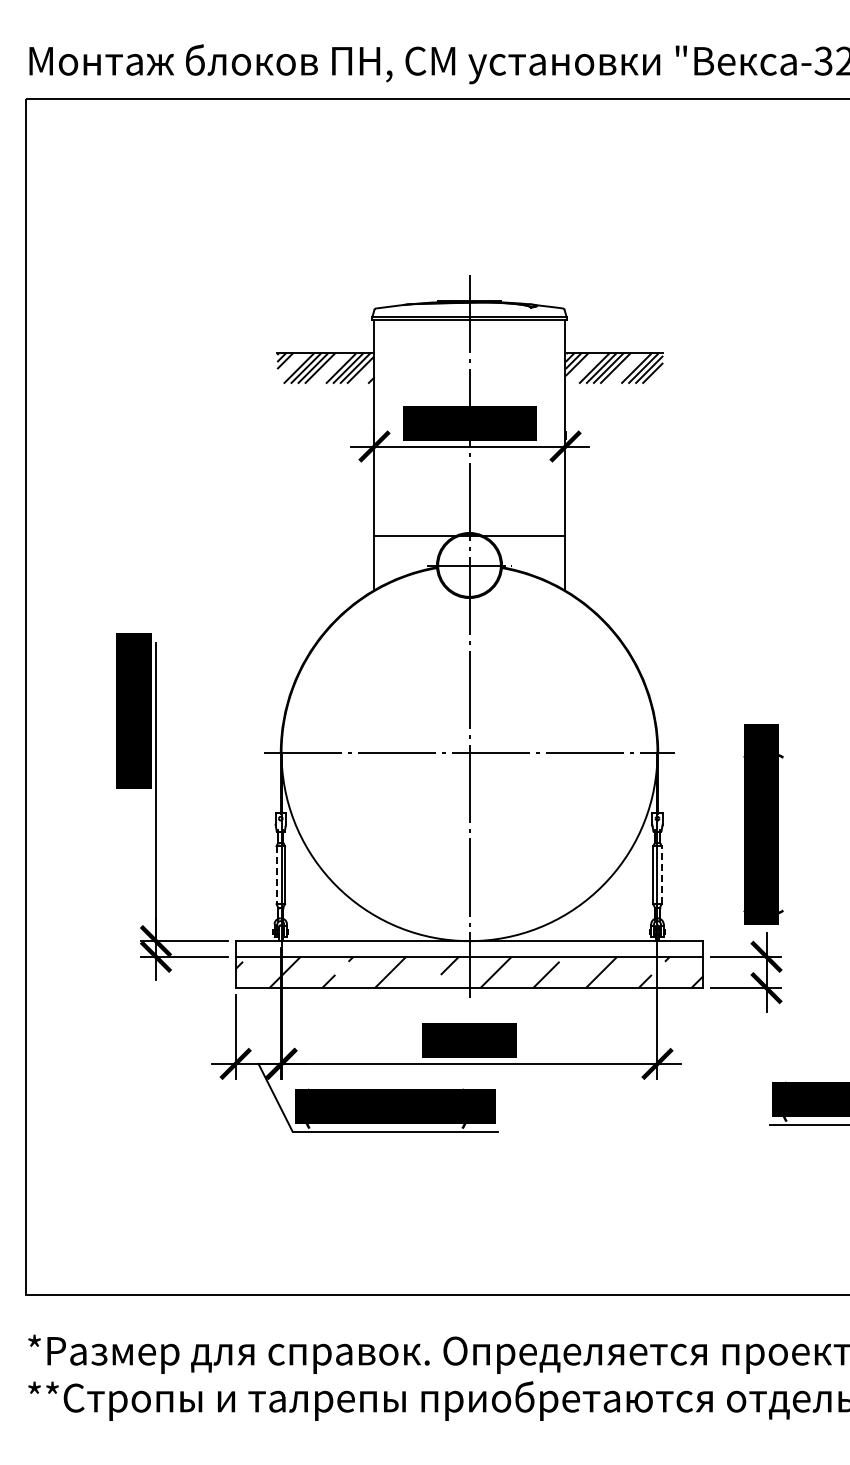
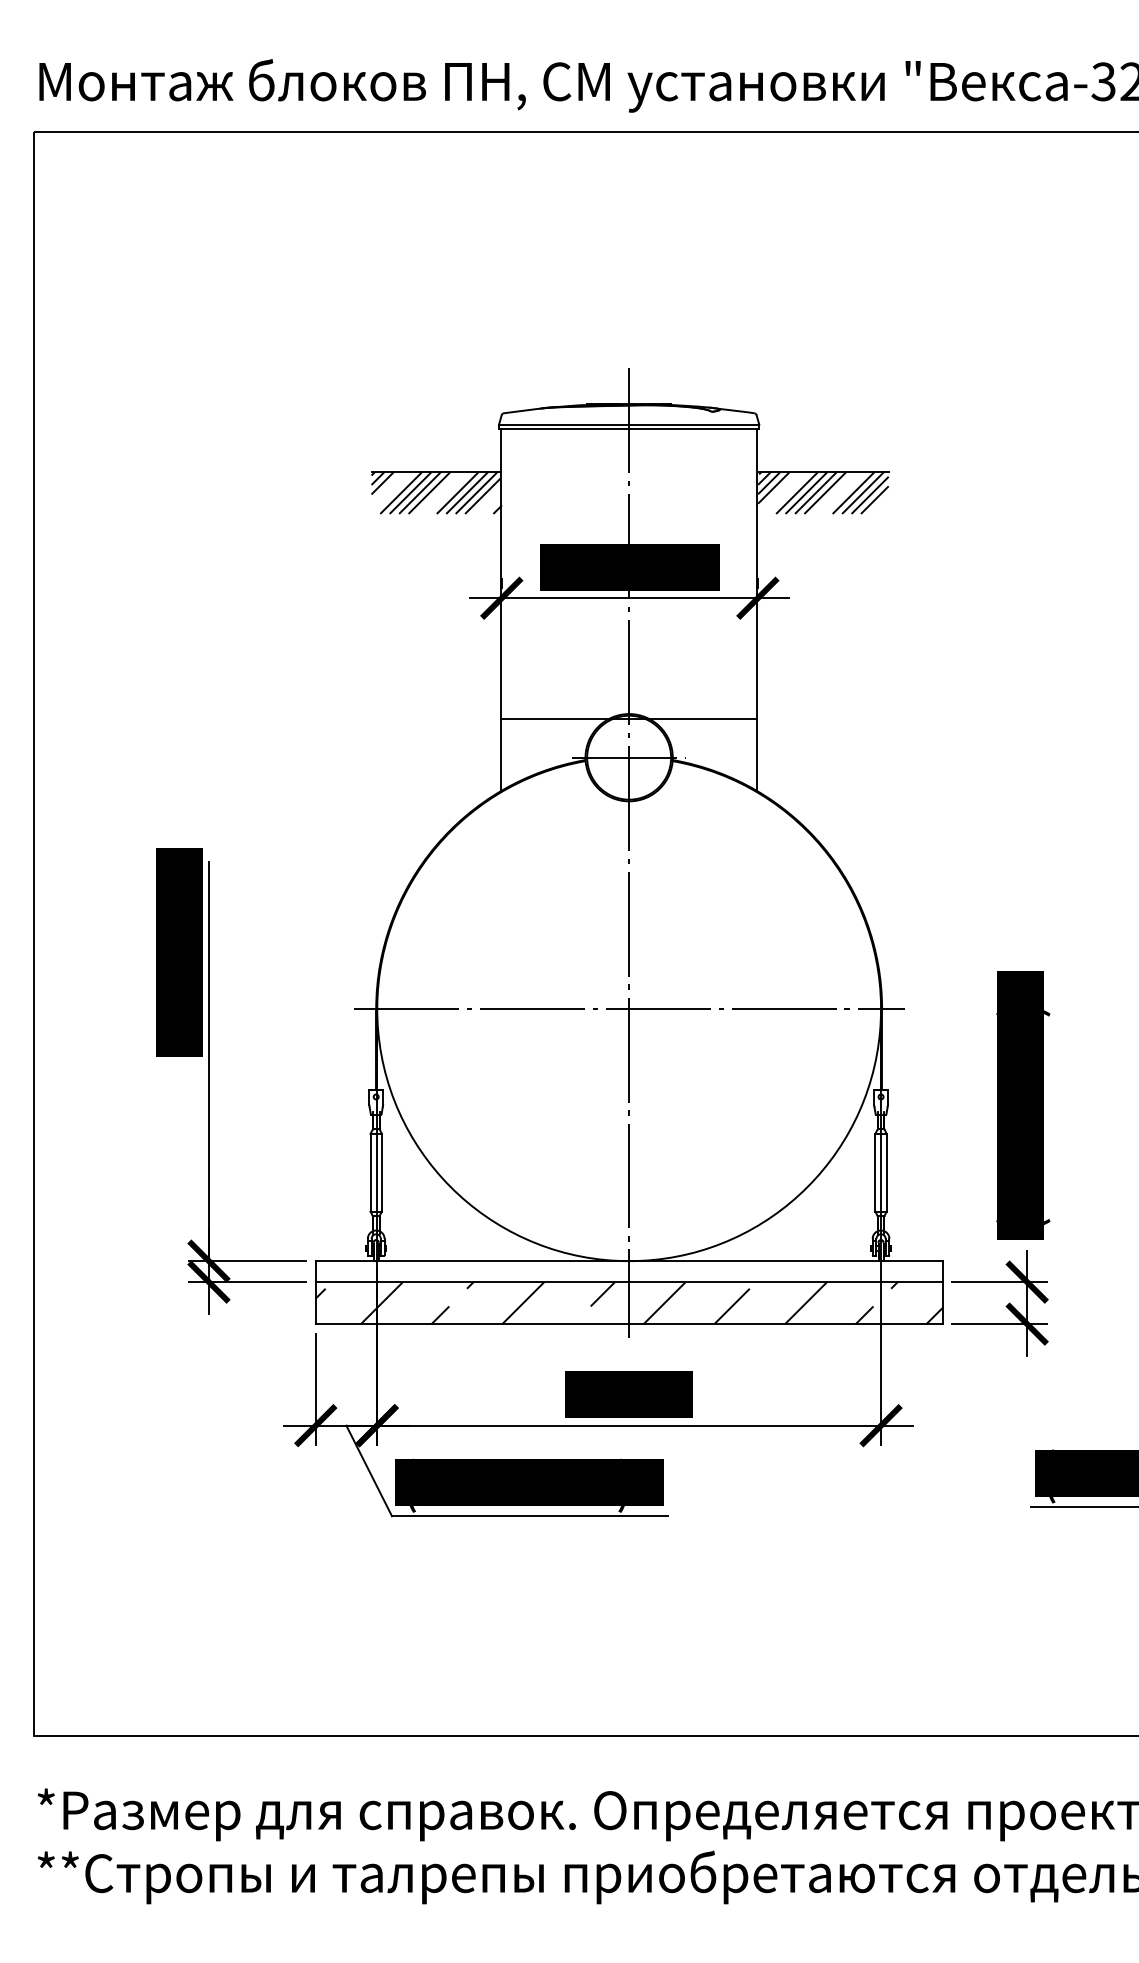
line: (276, 875) -> (370, 1173), dashed -> solid
line: (661, 875) -> (886, 1173), dashed -> solid

